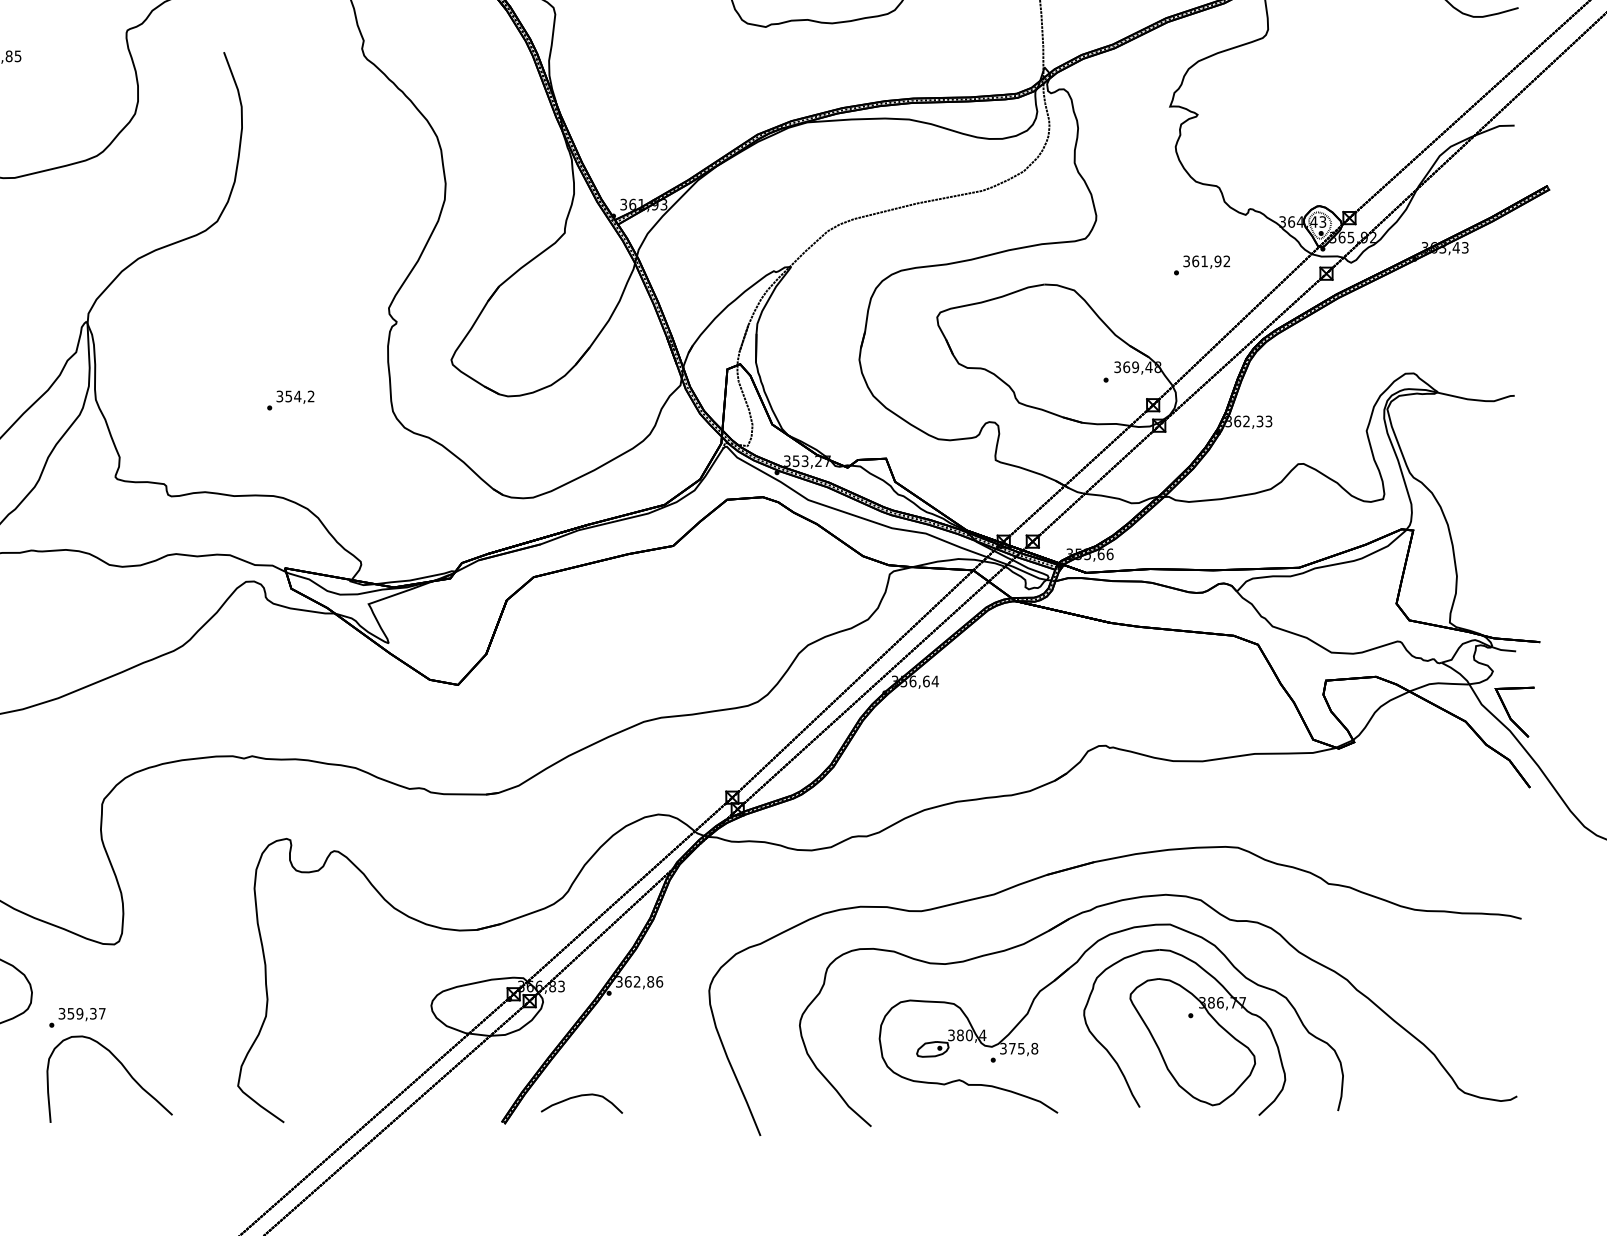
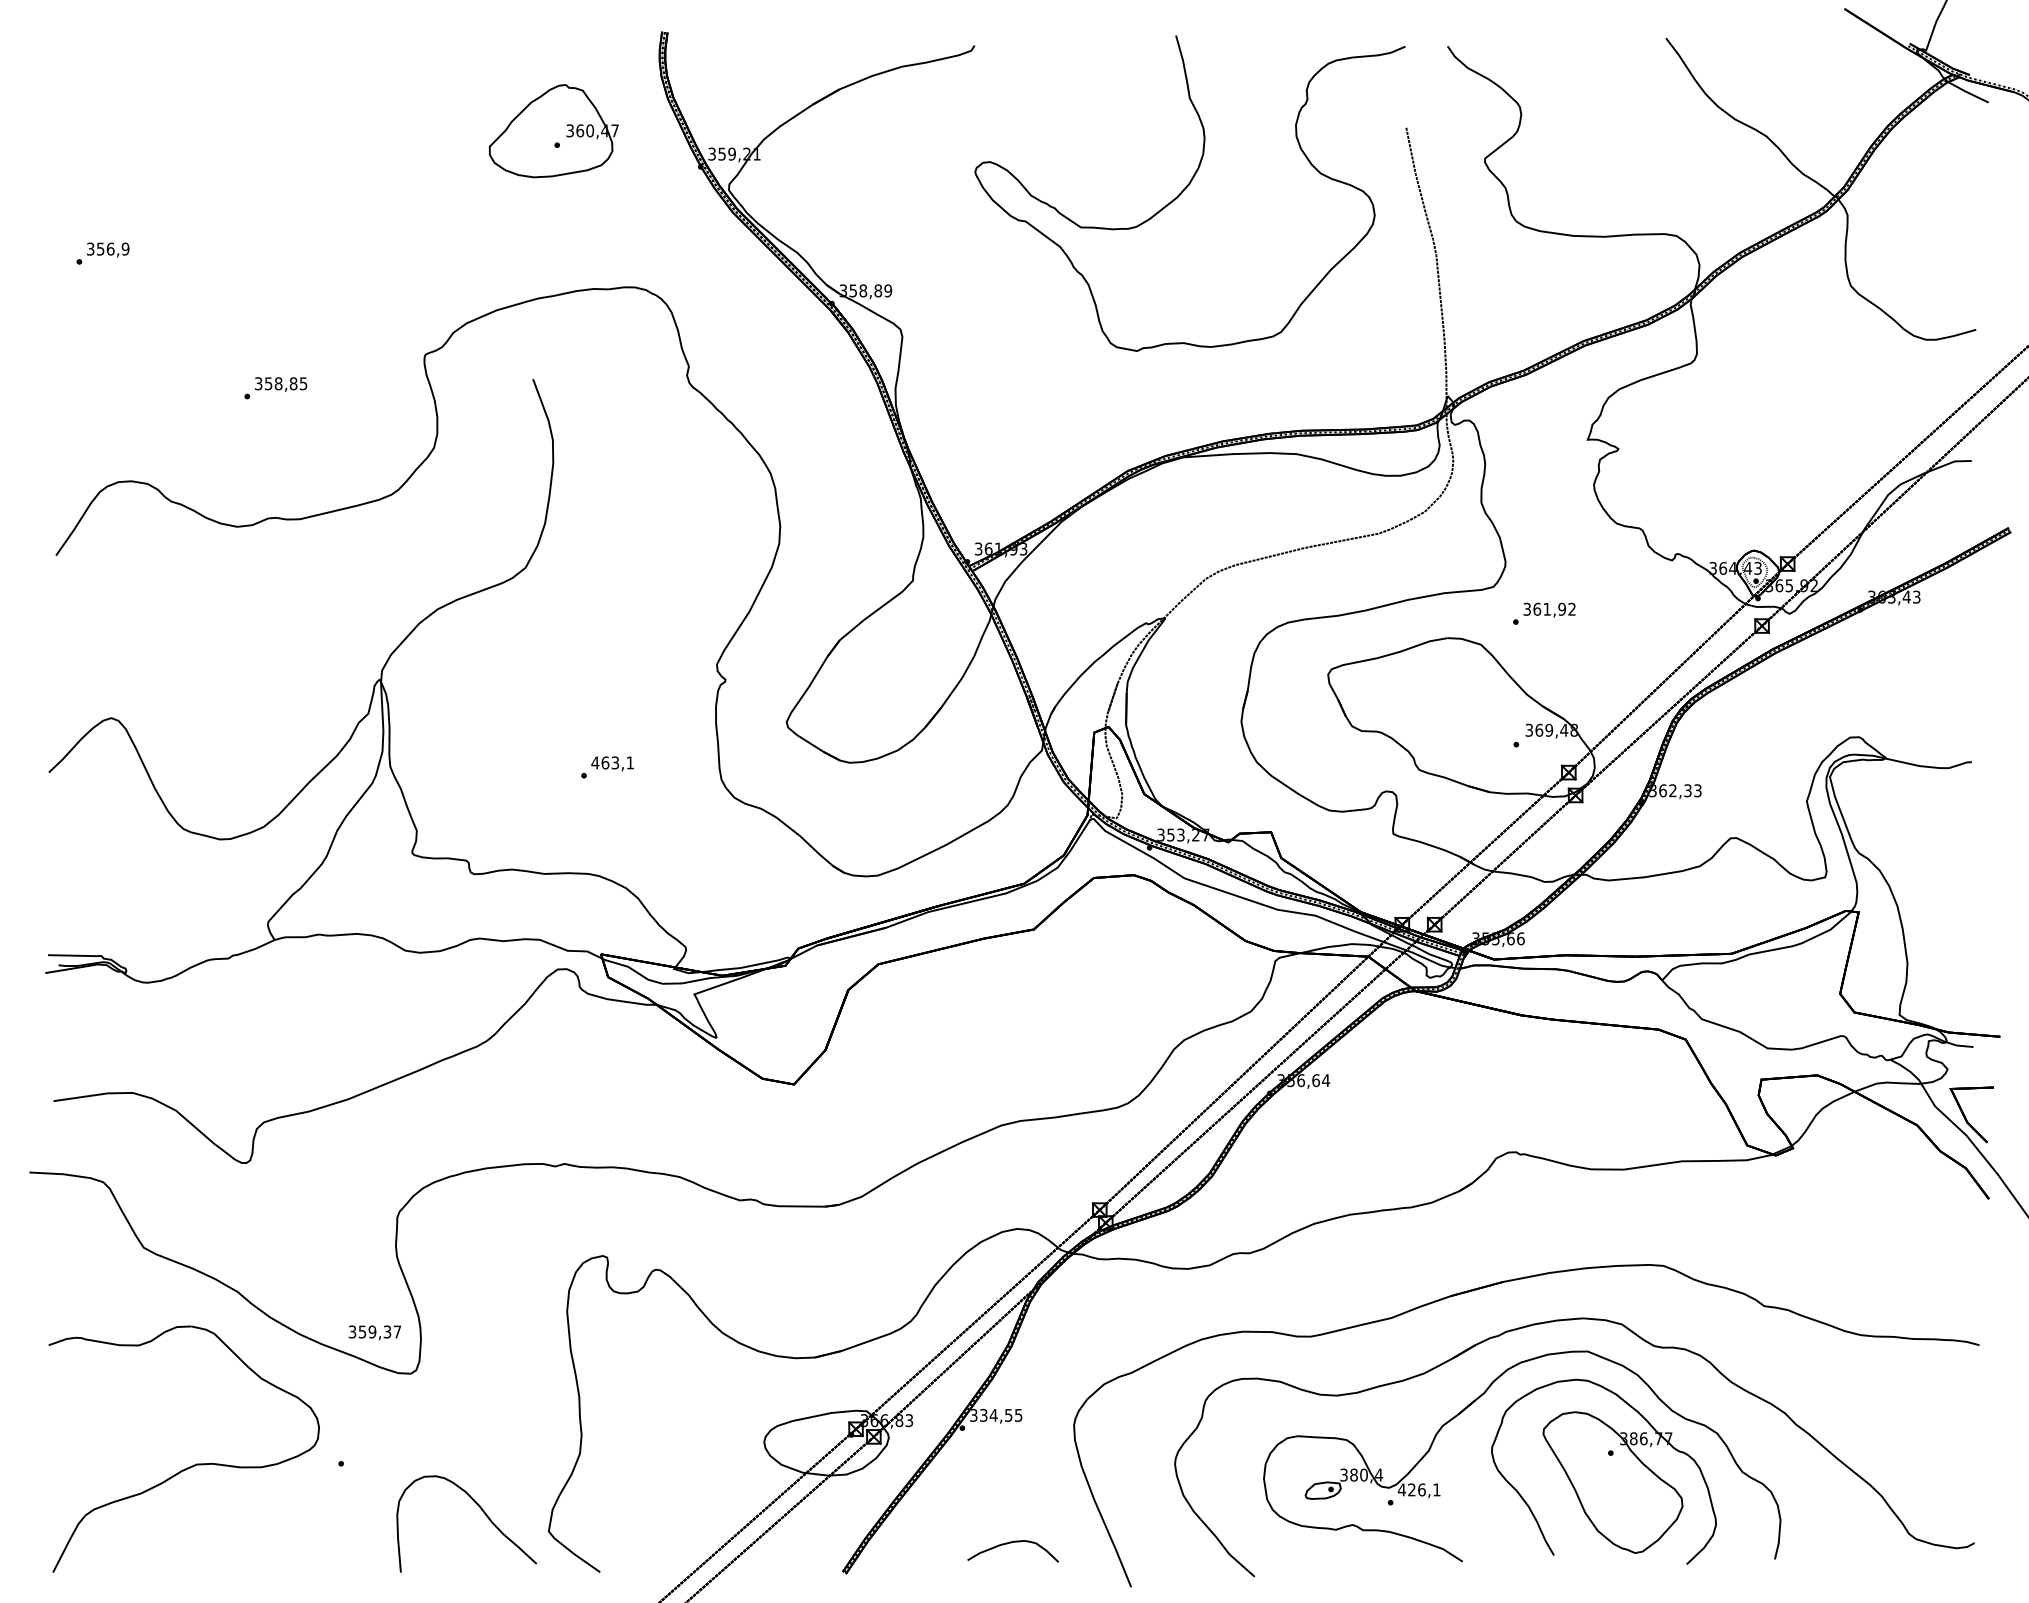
text: (1202, 265) -> (1544, 613), moved
text: (295, 396) -> (612, 762), 354,2 -> 463,1
text: (644, 981) -> (1001, 1414), 362,86 -> 334,55
text: (81, 1014) -> (374, 1332), moved
text: (1018, 1048) -> (1418, 1489), 375,8 -> 426,1
curve: (122, 1066) -> (480, 1509), moved
curve: (580, 1096) -> (1011, 1543), moved

